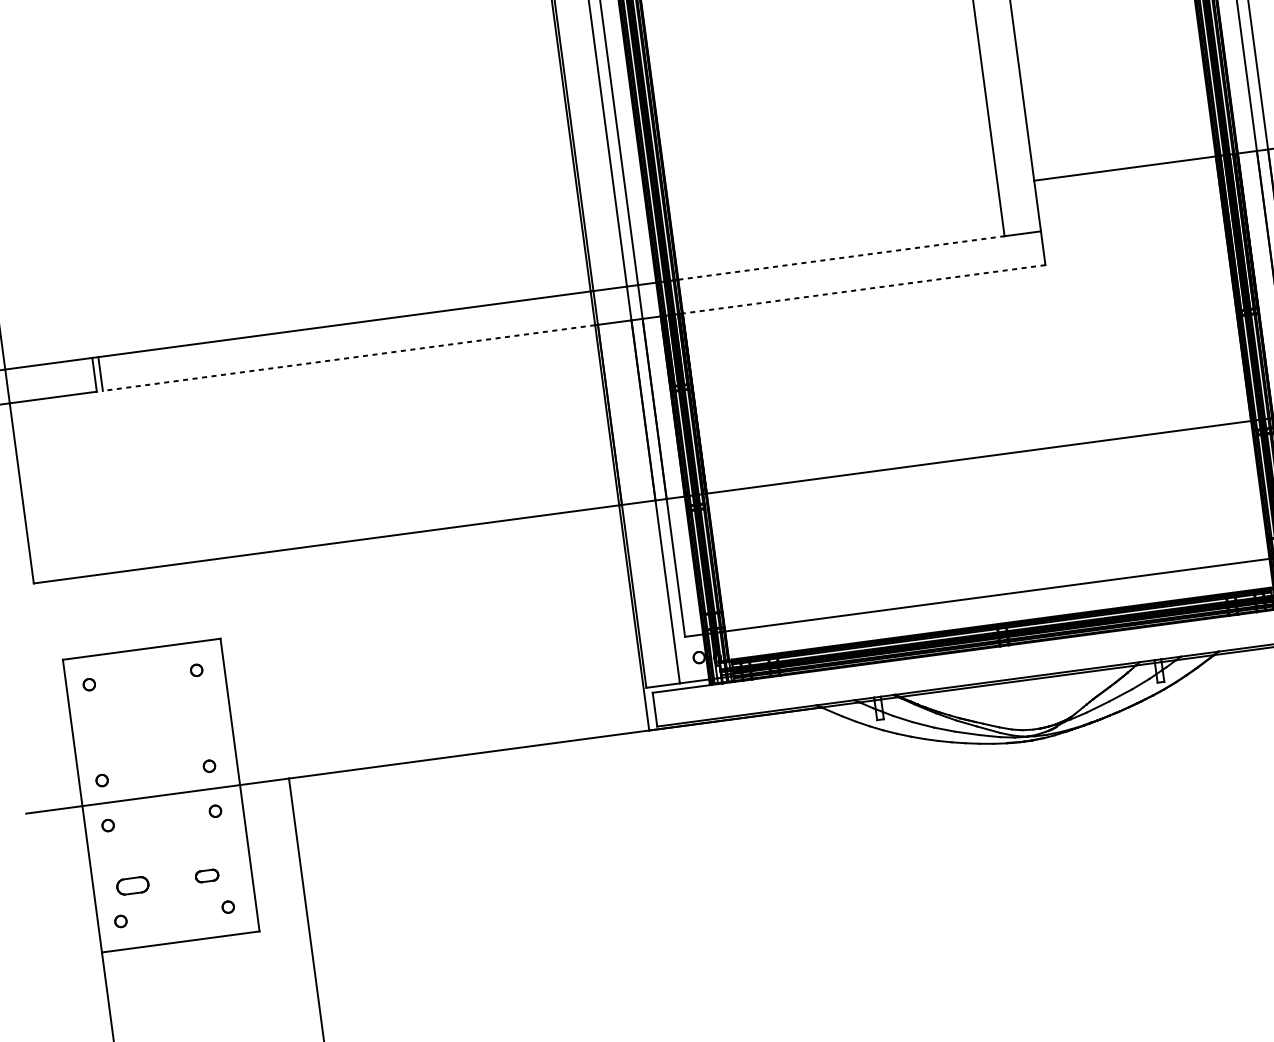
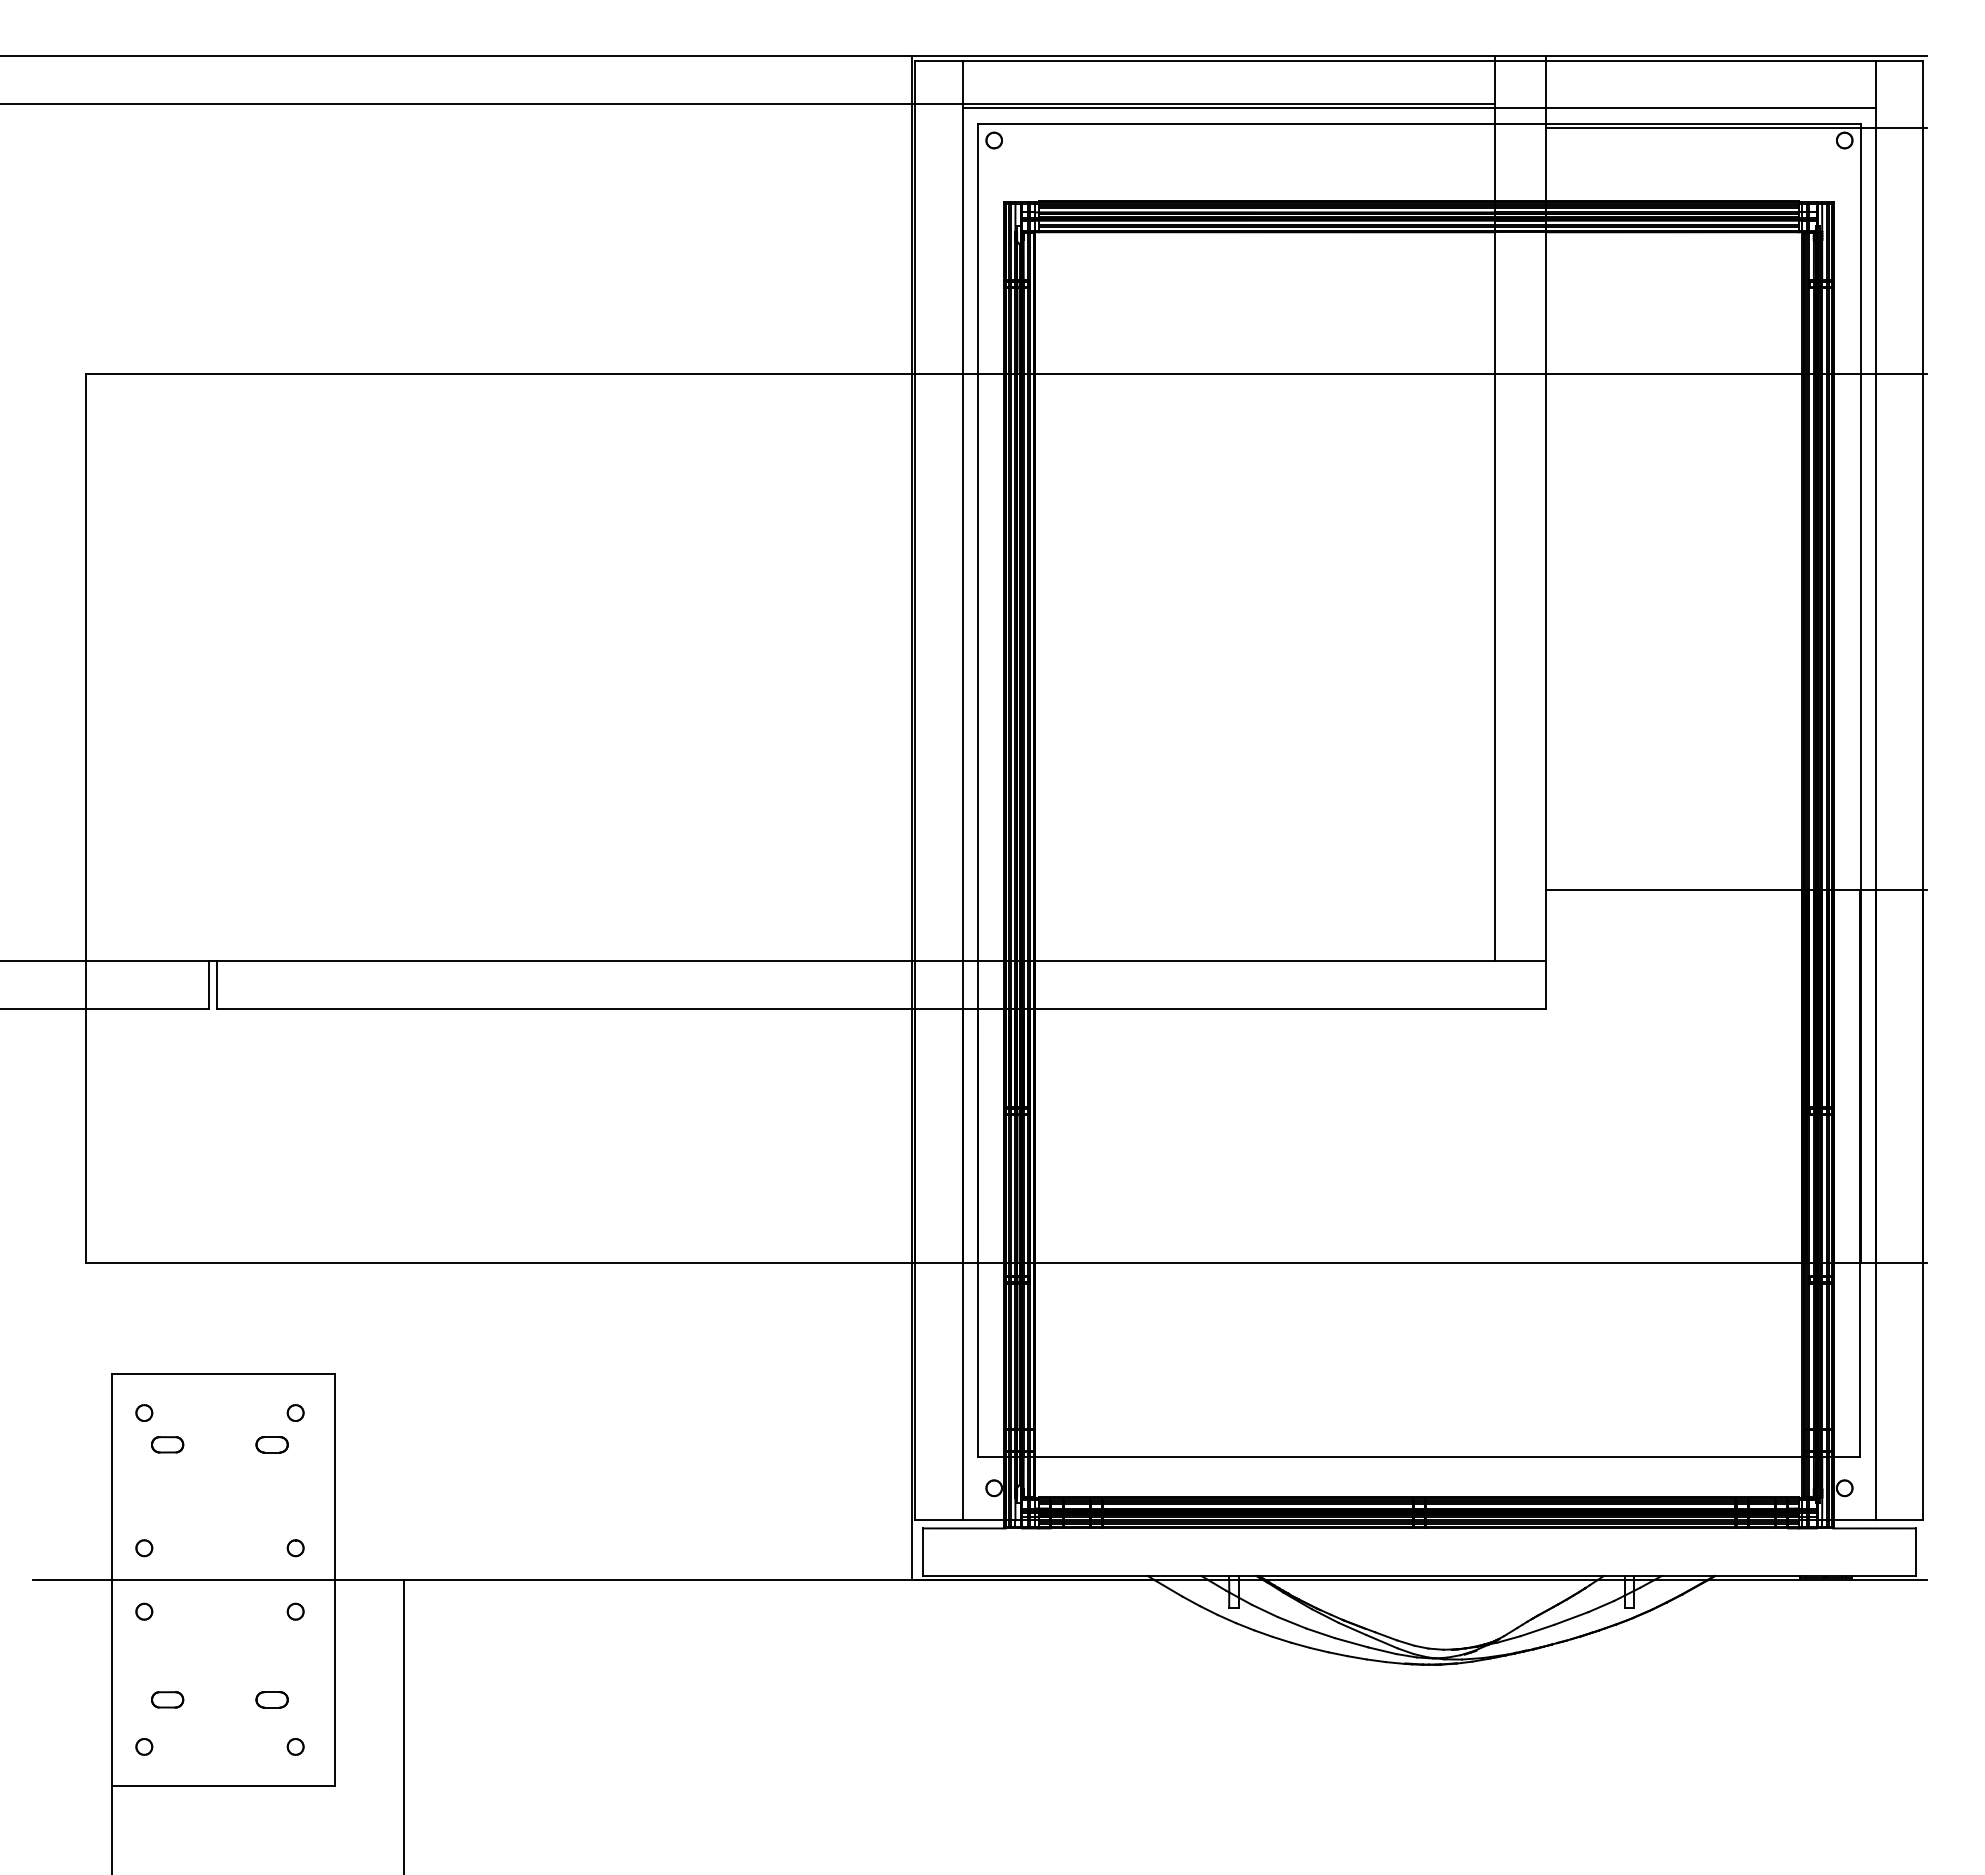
line: (841, 257) -> (1265, 960), dashed -> solid
line: (863, 289) -> (1290, 1008), dashed -> solid
line: (348, 358) -> (563, 1008), dashed -> solid
part: (182, 694) -> (271, 1444), added
part: (108, 704) -> (167, 1444), added
part: (132, 885) -> (167, 1699), size x0.71

